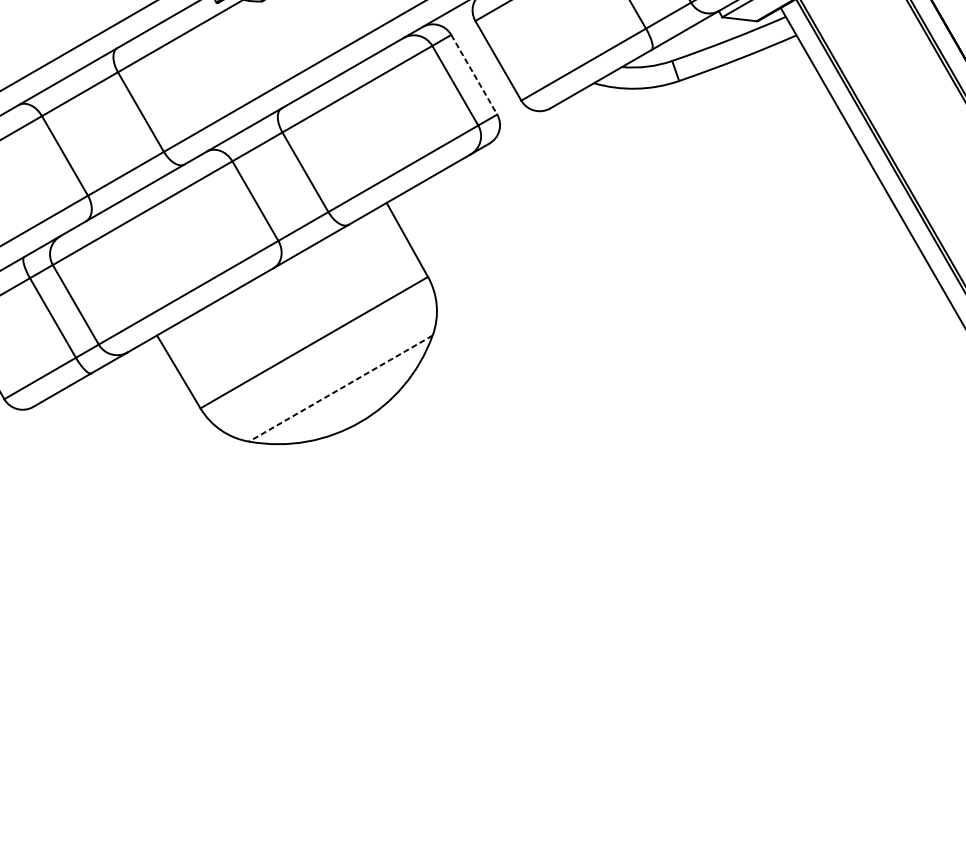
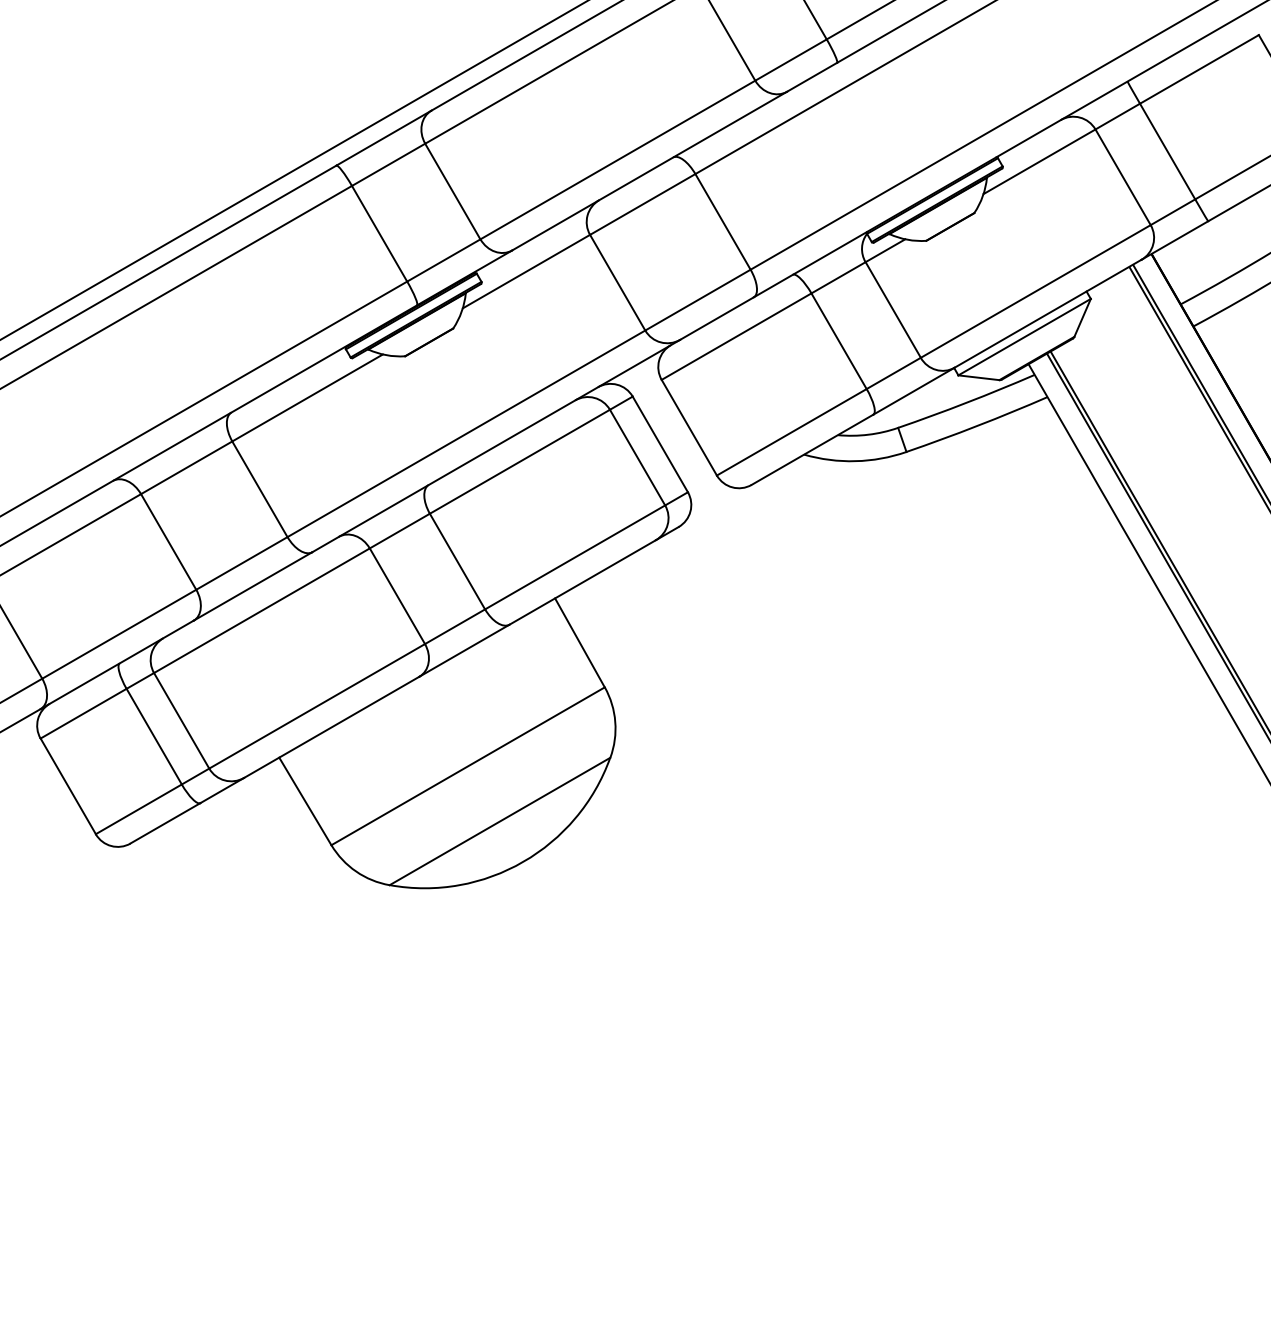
line: (474, 74) -> (660, 444), dashed -> solid
line: (340, 388) -> (499, 821), dashed -> solid

